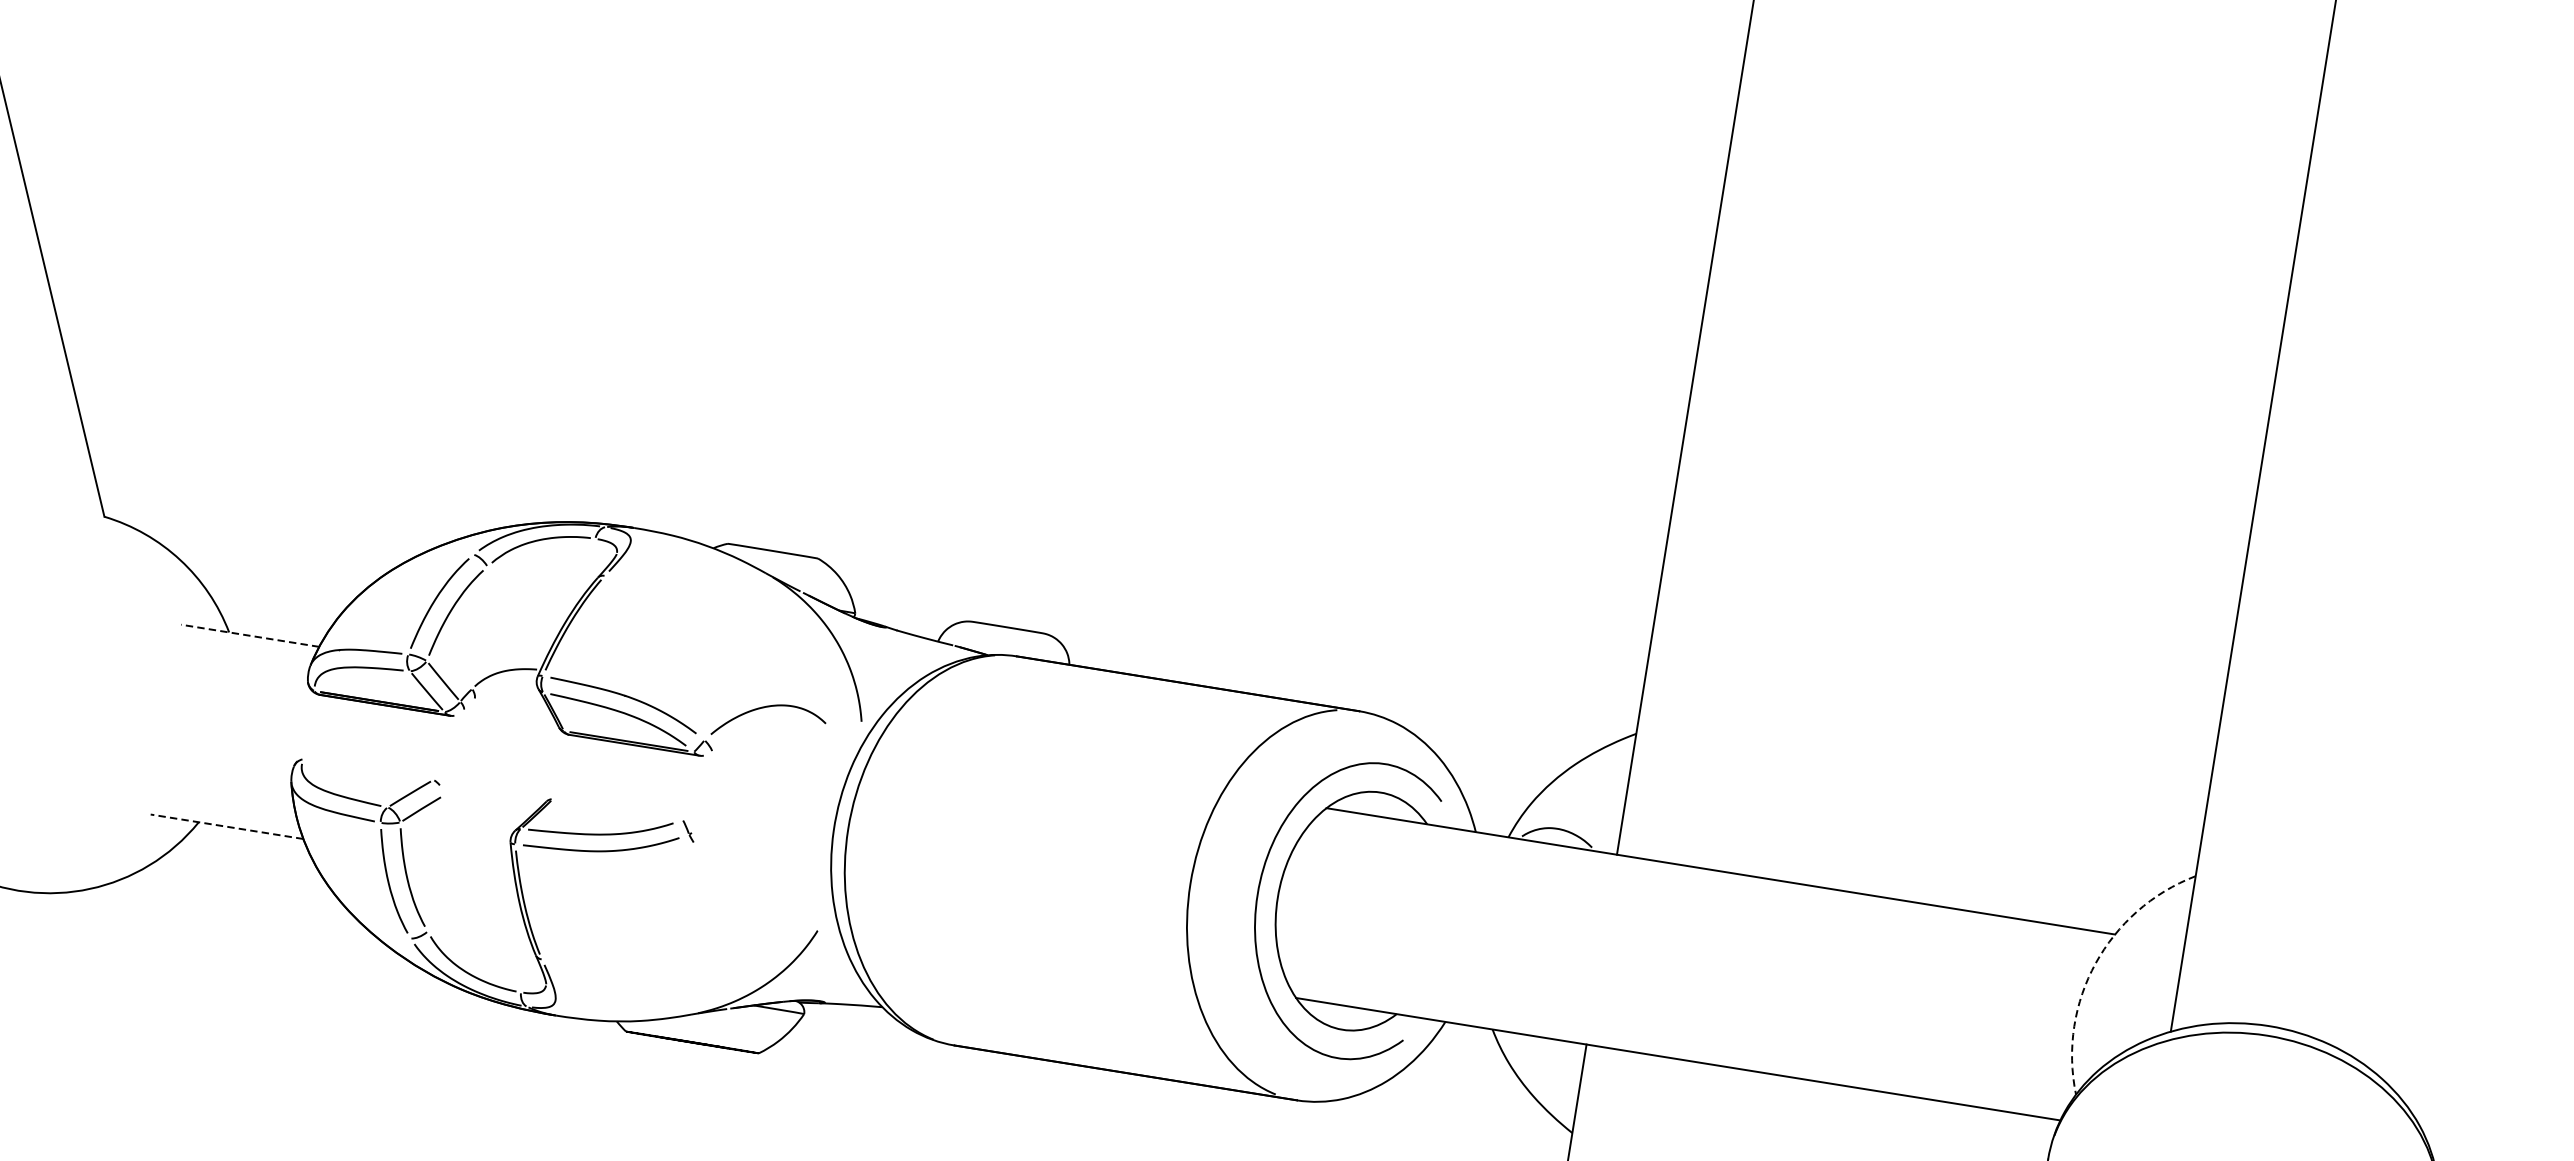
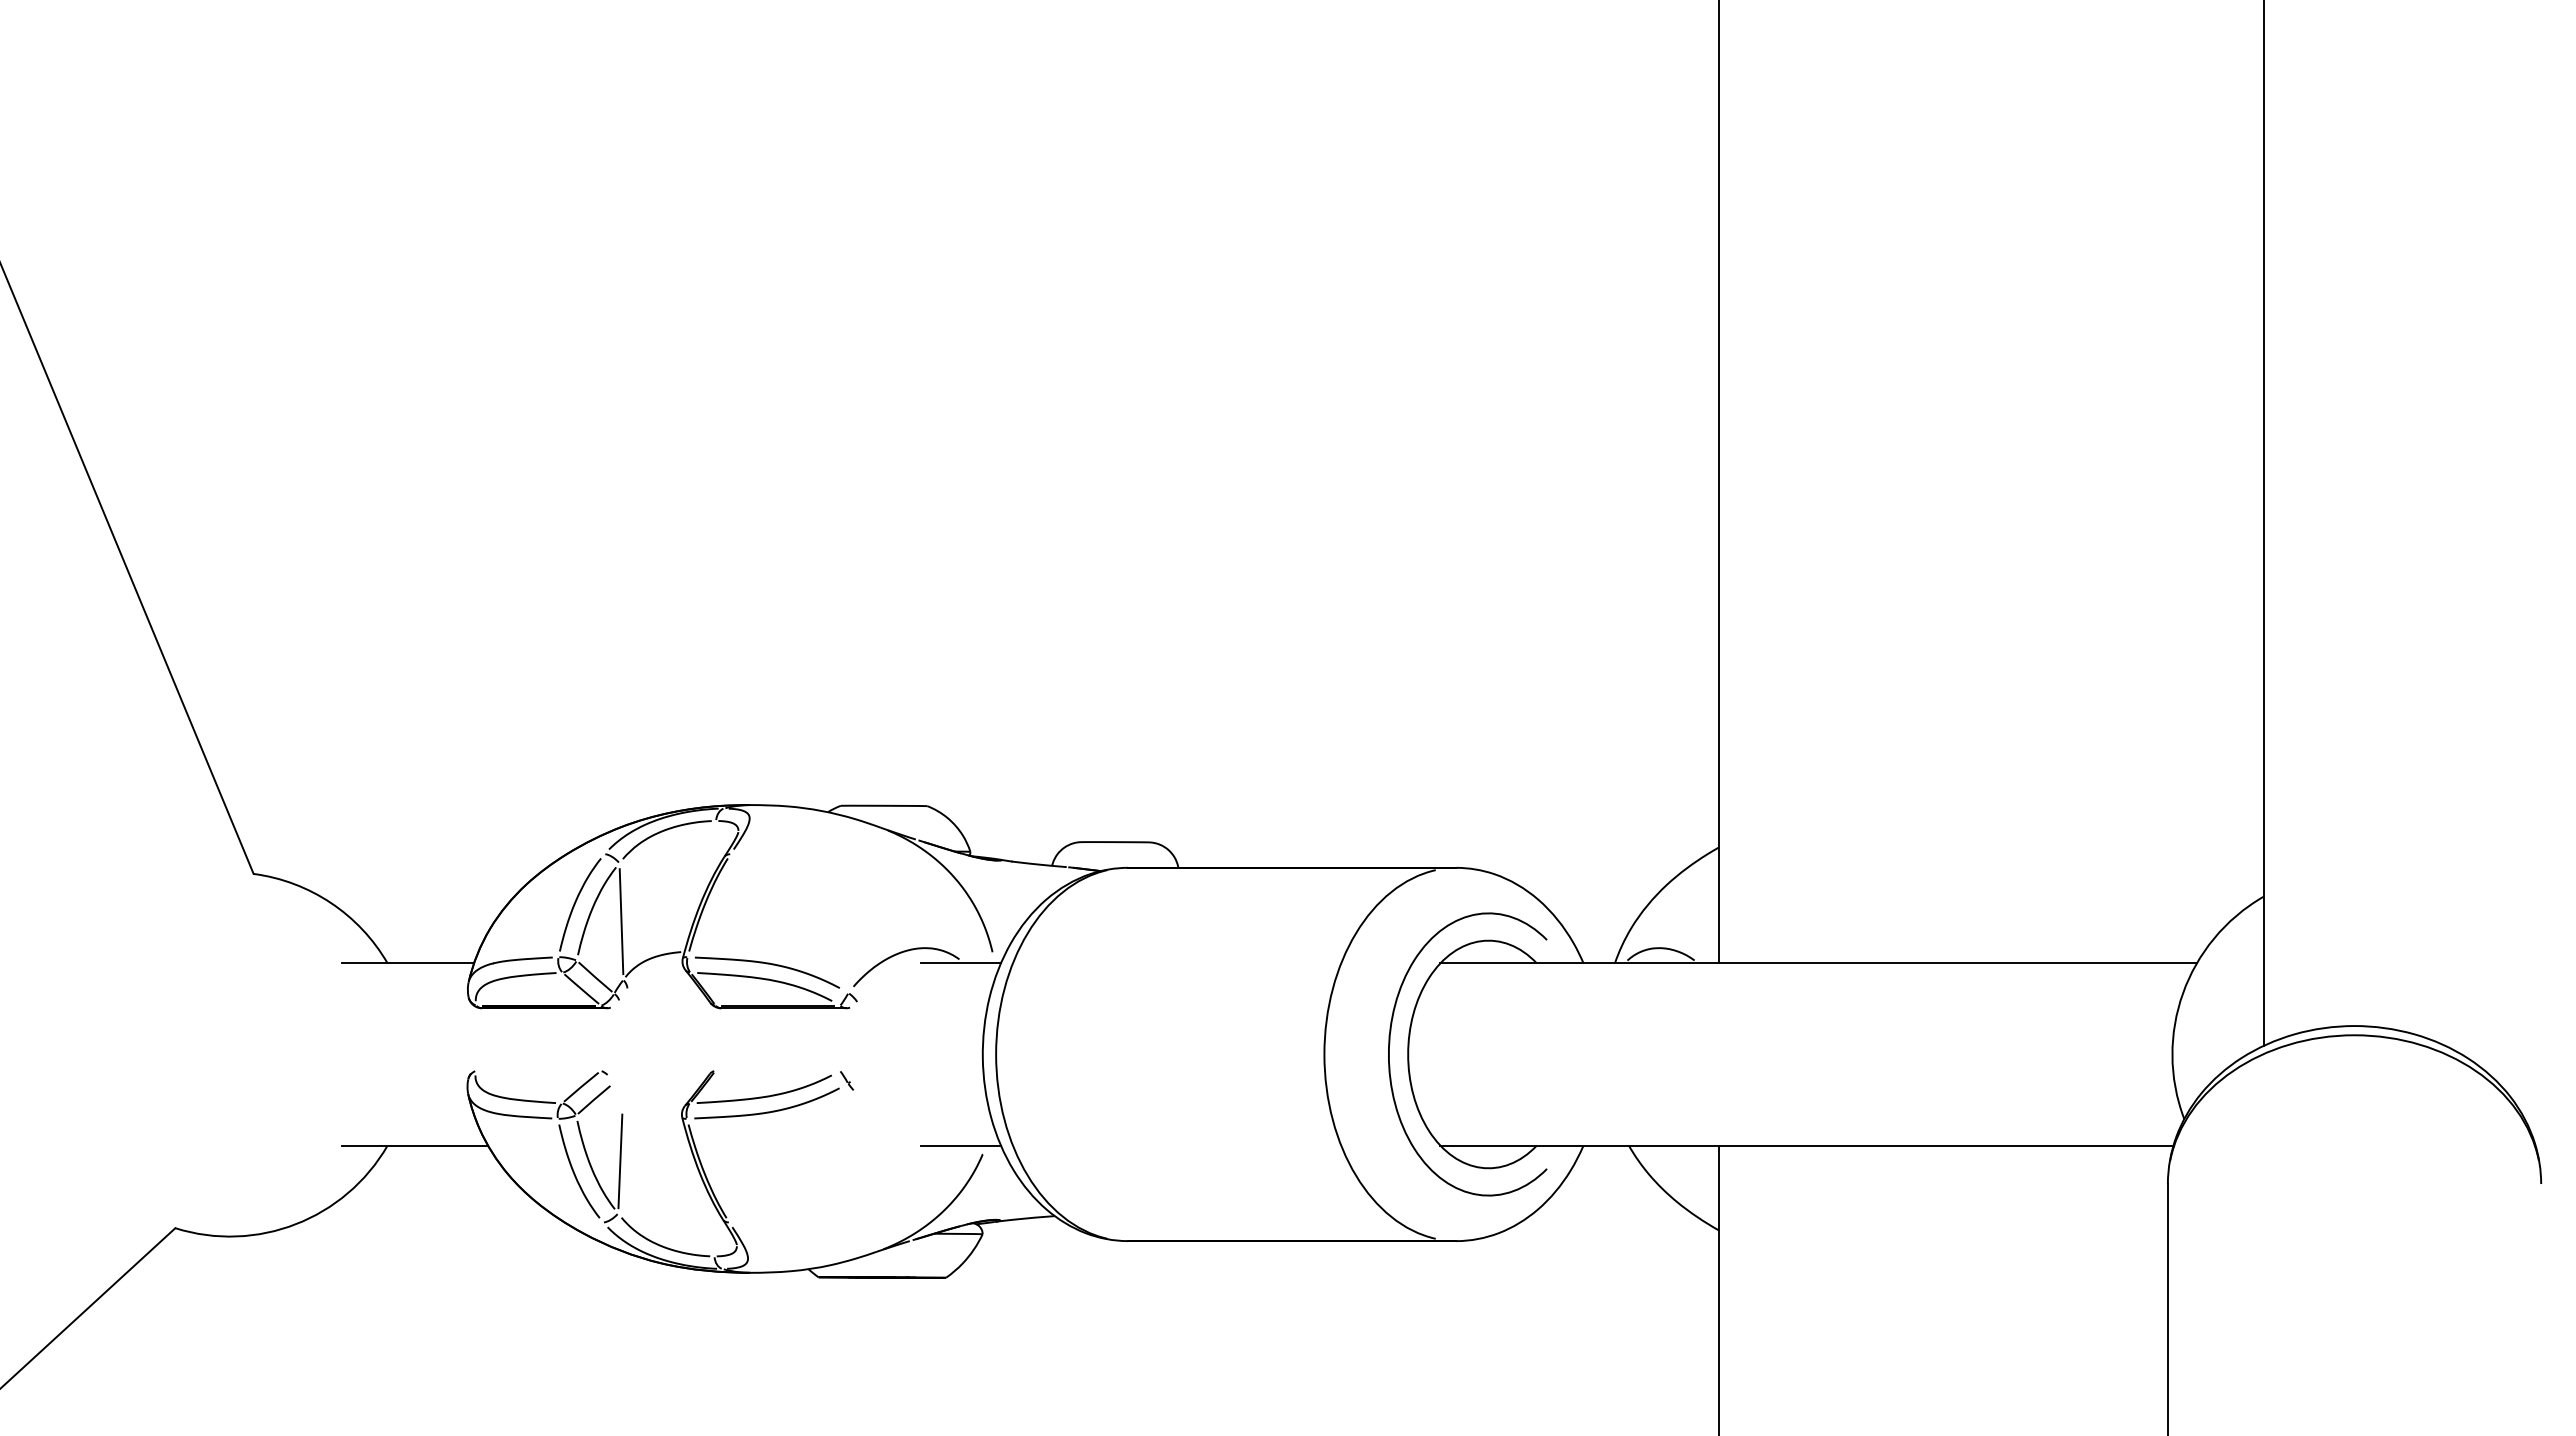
line: (479, 627) -> (621, 921), added
line: (249, 635) -> (407, 963), dashed -> solid
line: (826, 728) -> (960, 963), added
line: (226, 826) -> (414, 1145), dashed -> solid
line: (438, 877) -> (620, 1161), added
line: (795, 917) -> (960, 1145), added
arc: (2096, 963) -> (2183, 993), dashed -> solid

